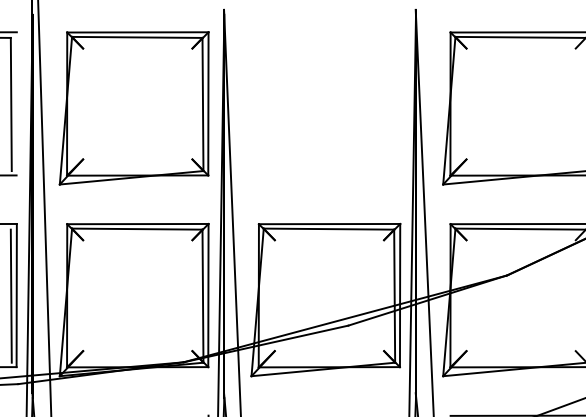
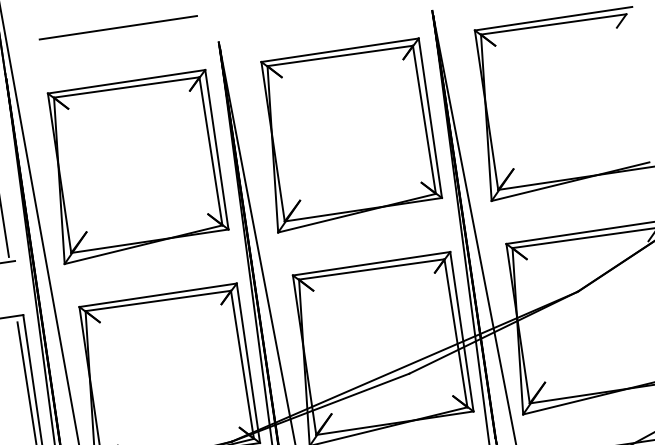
part: (325, 108) -> (348, 135), added

